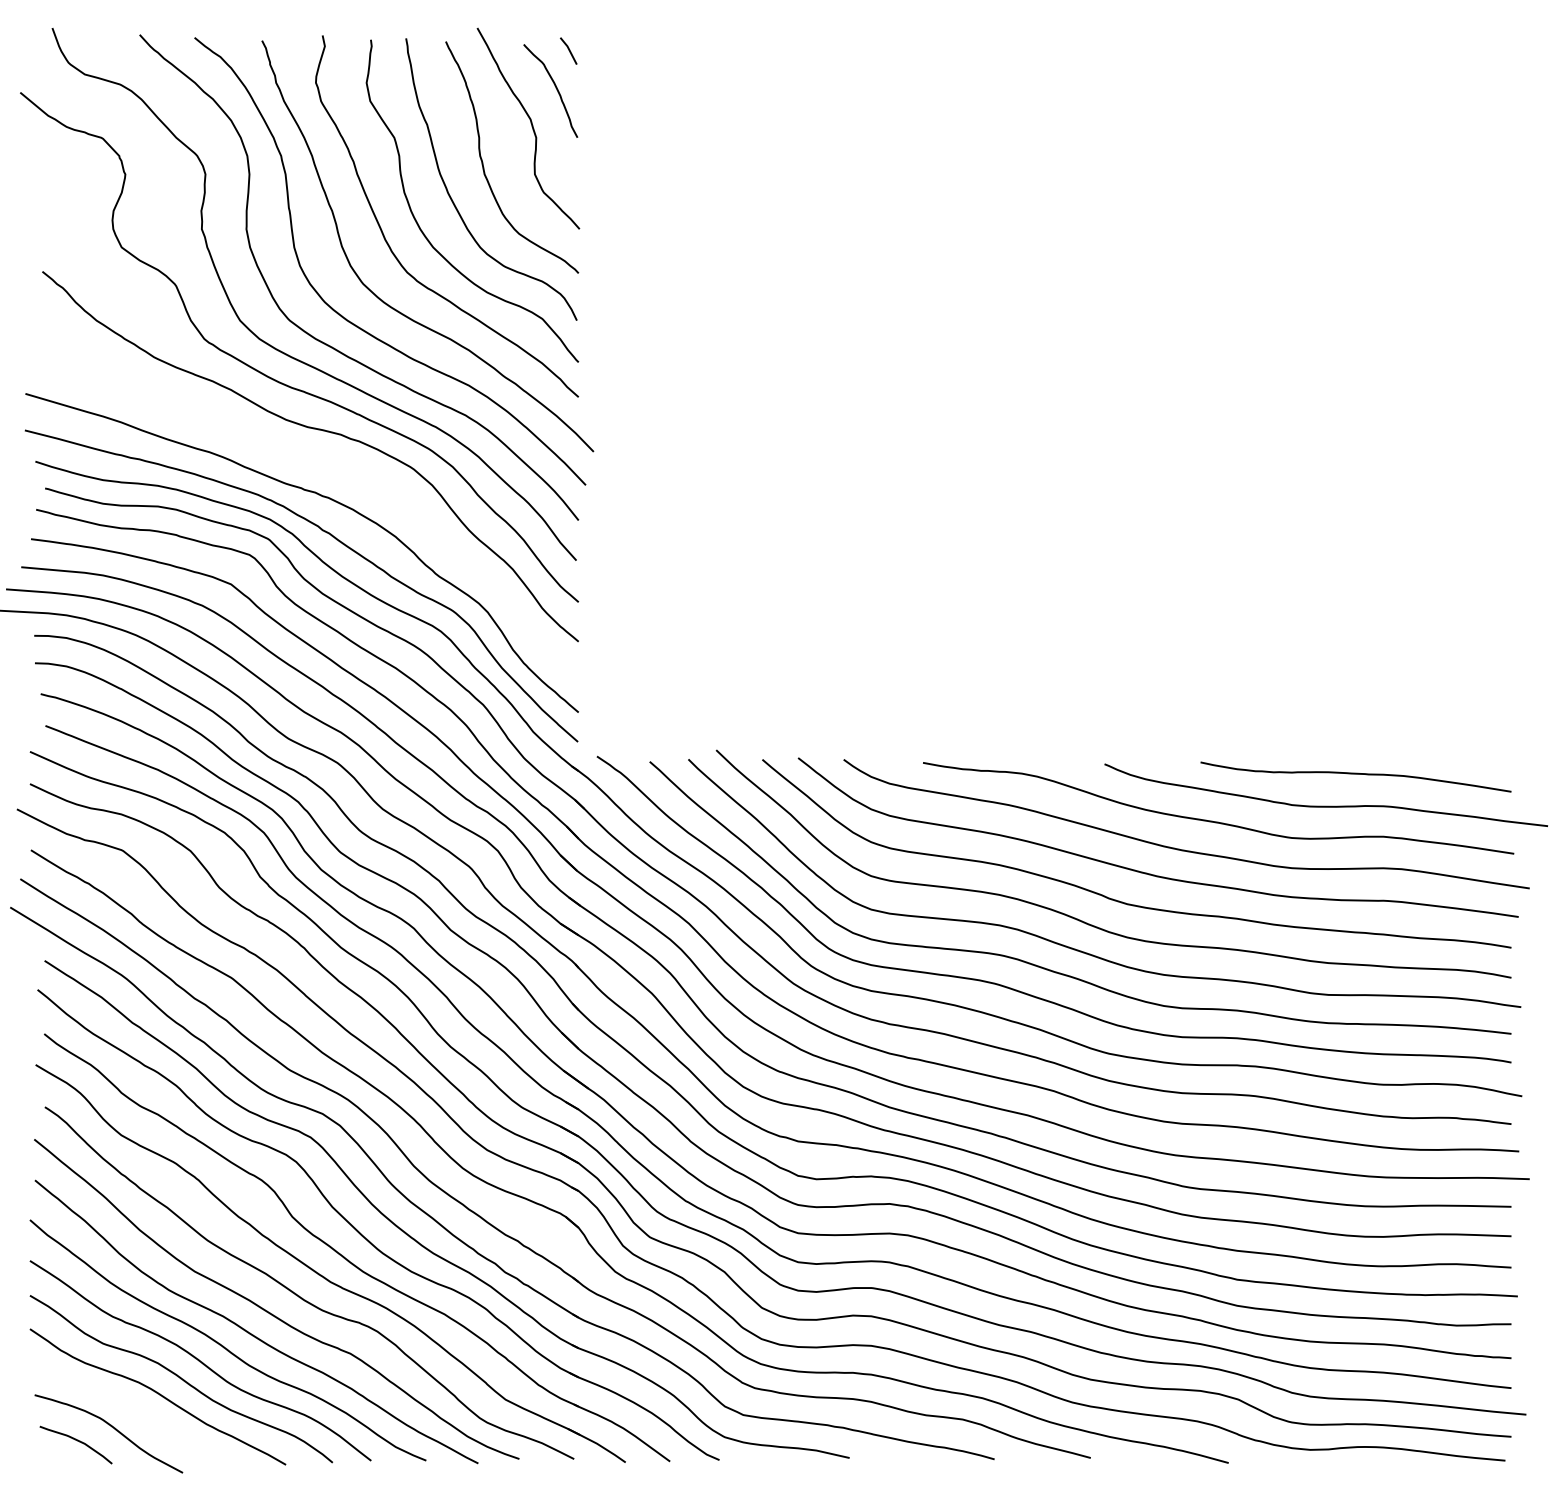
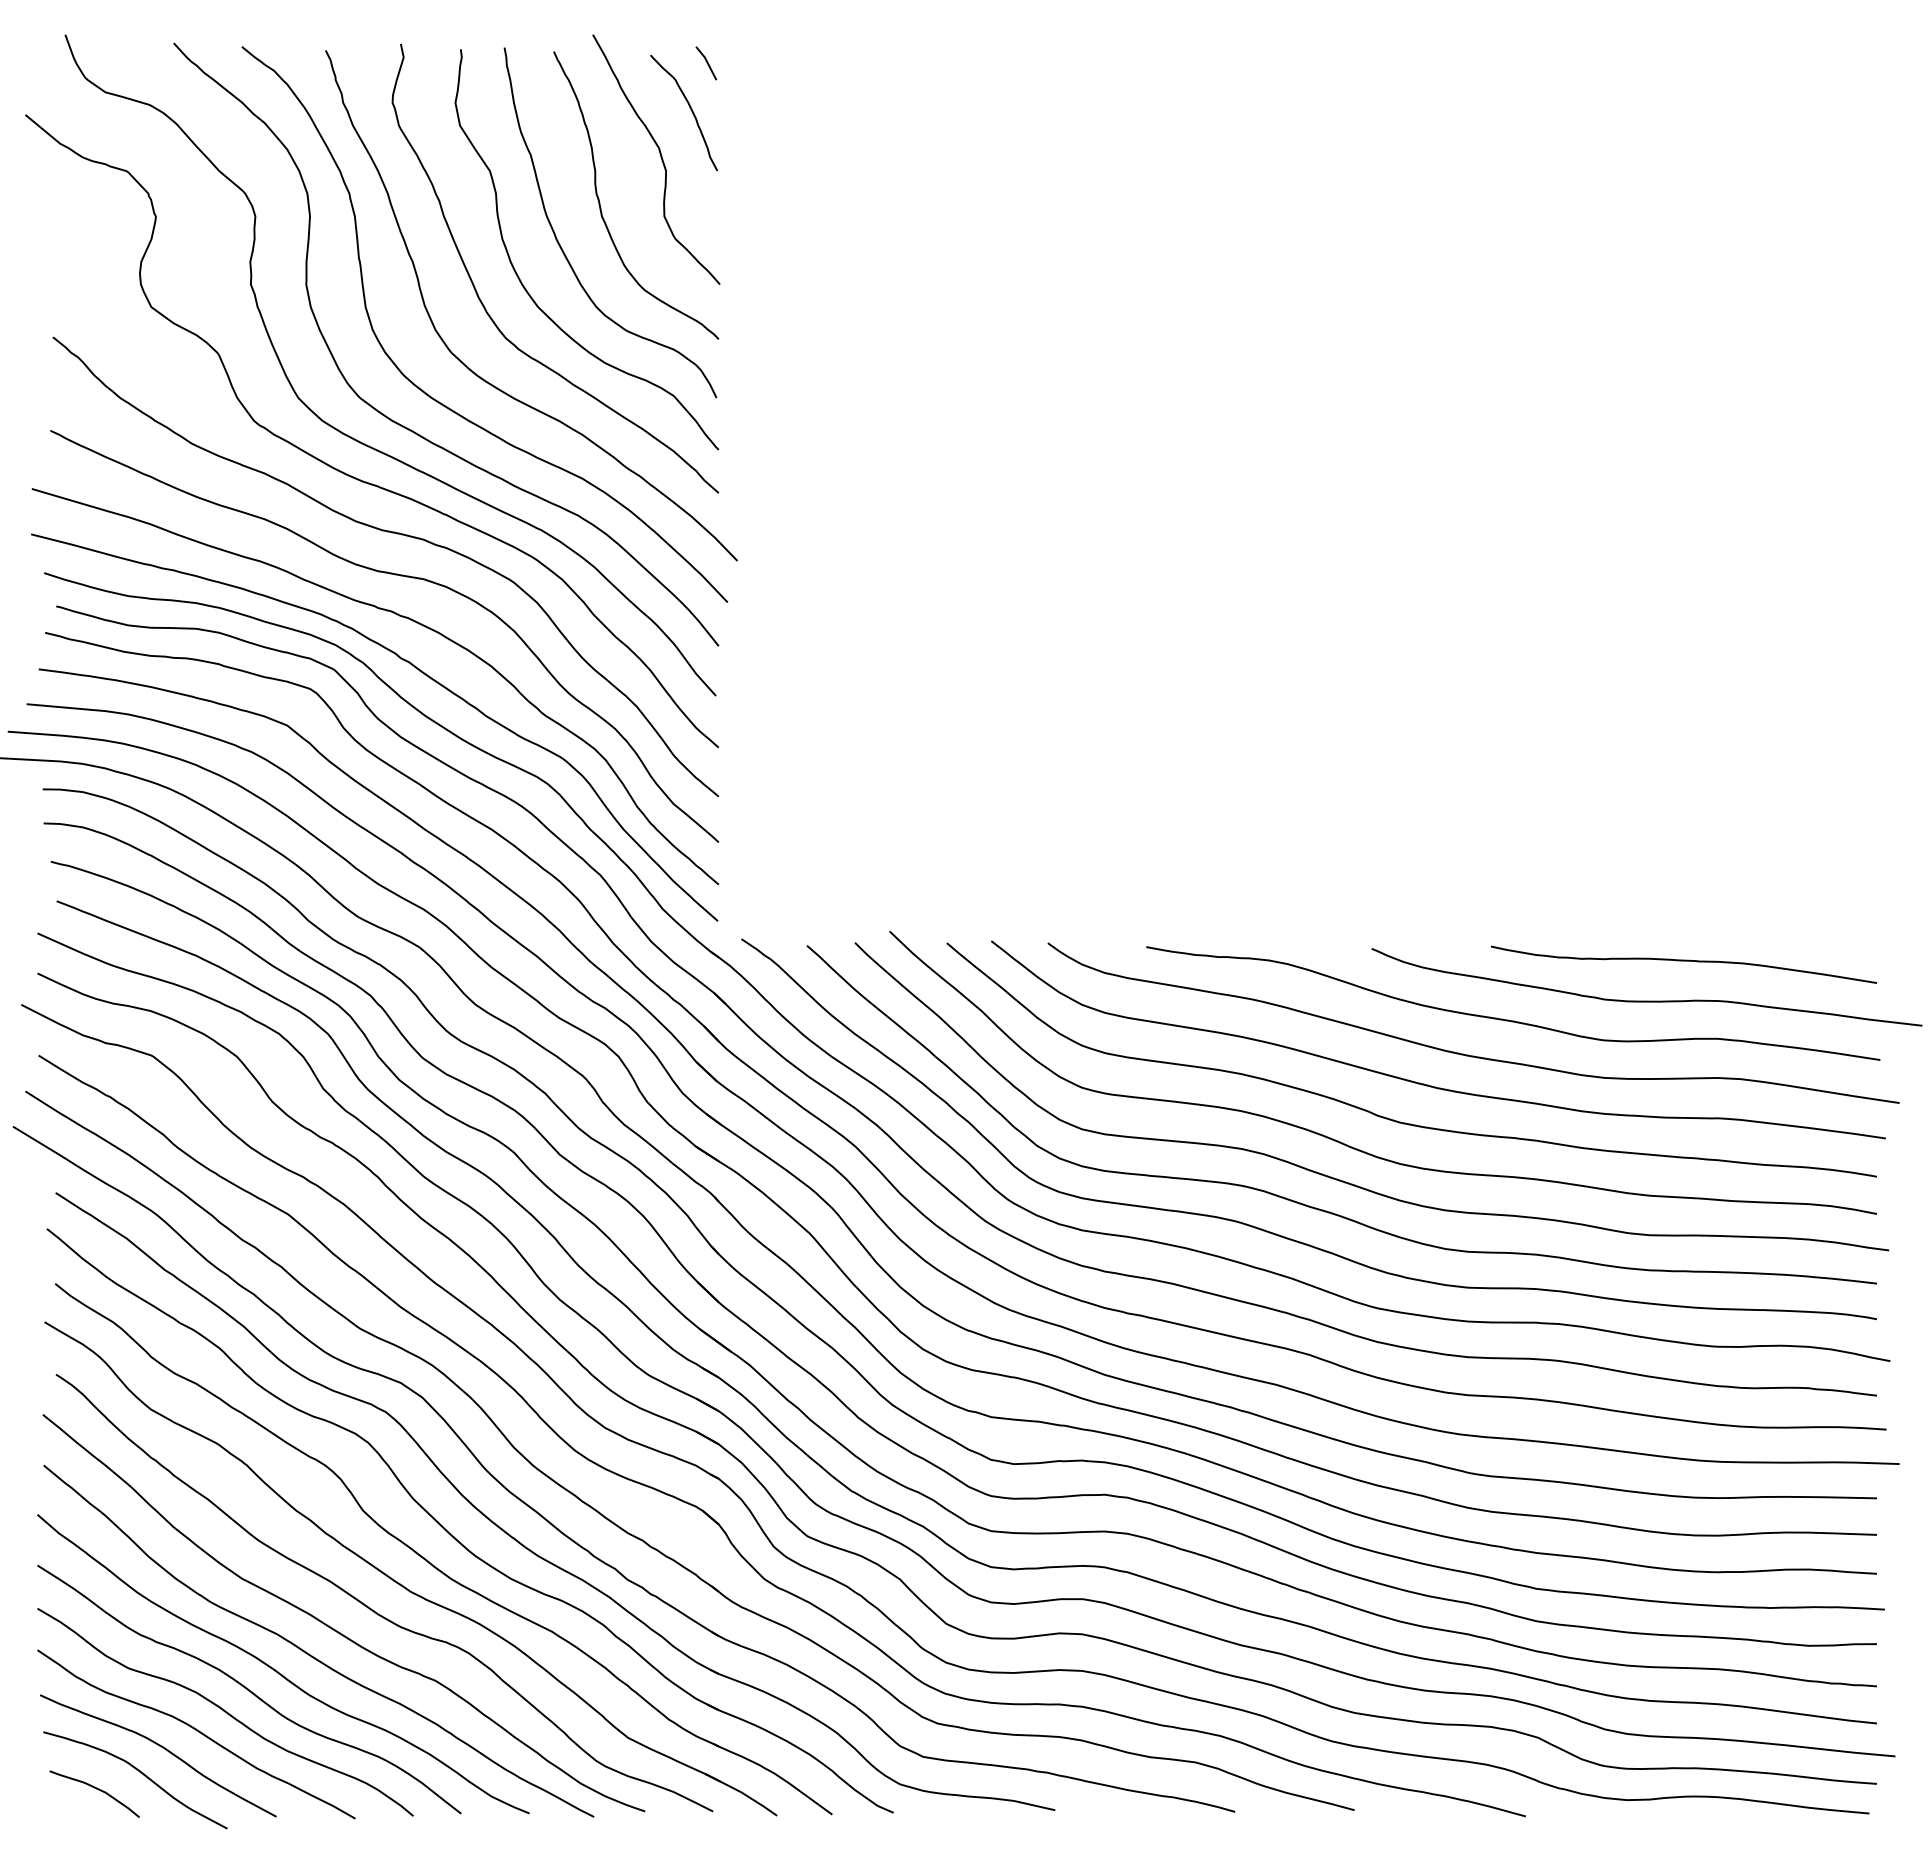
curve: (318, 463) -> (395, 575), added
curve: (130, 1408) -> (162, 1748), added

